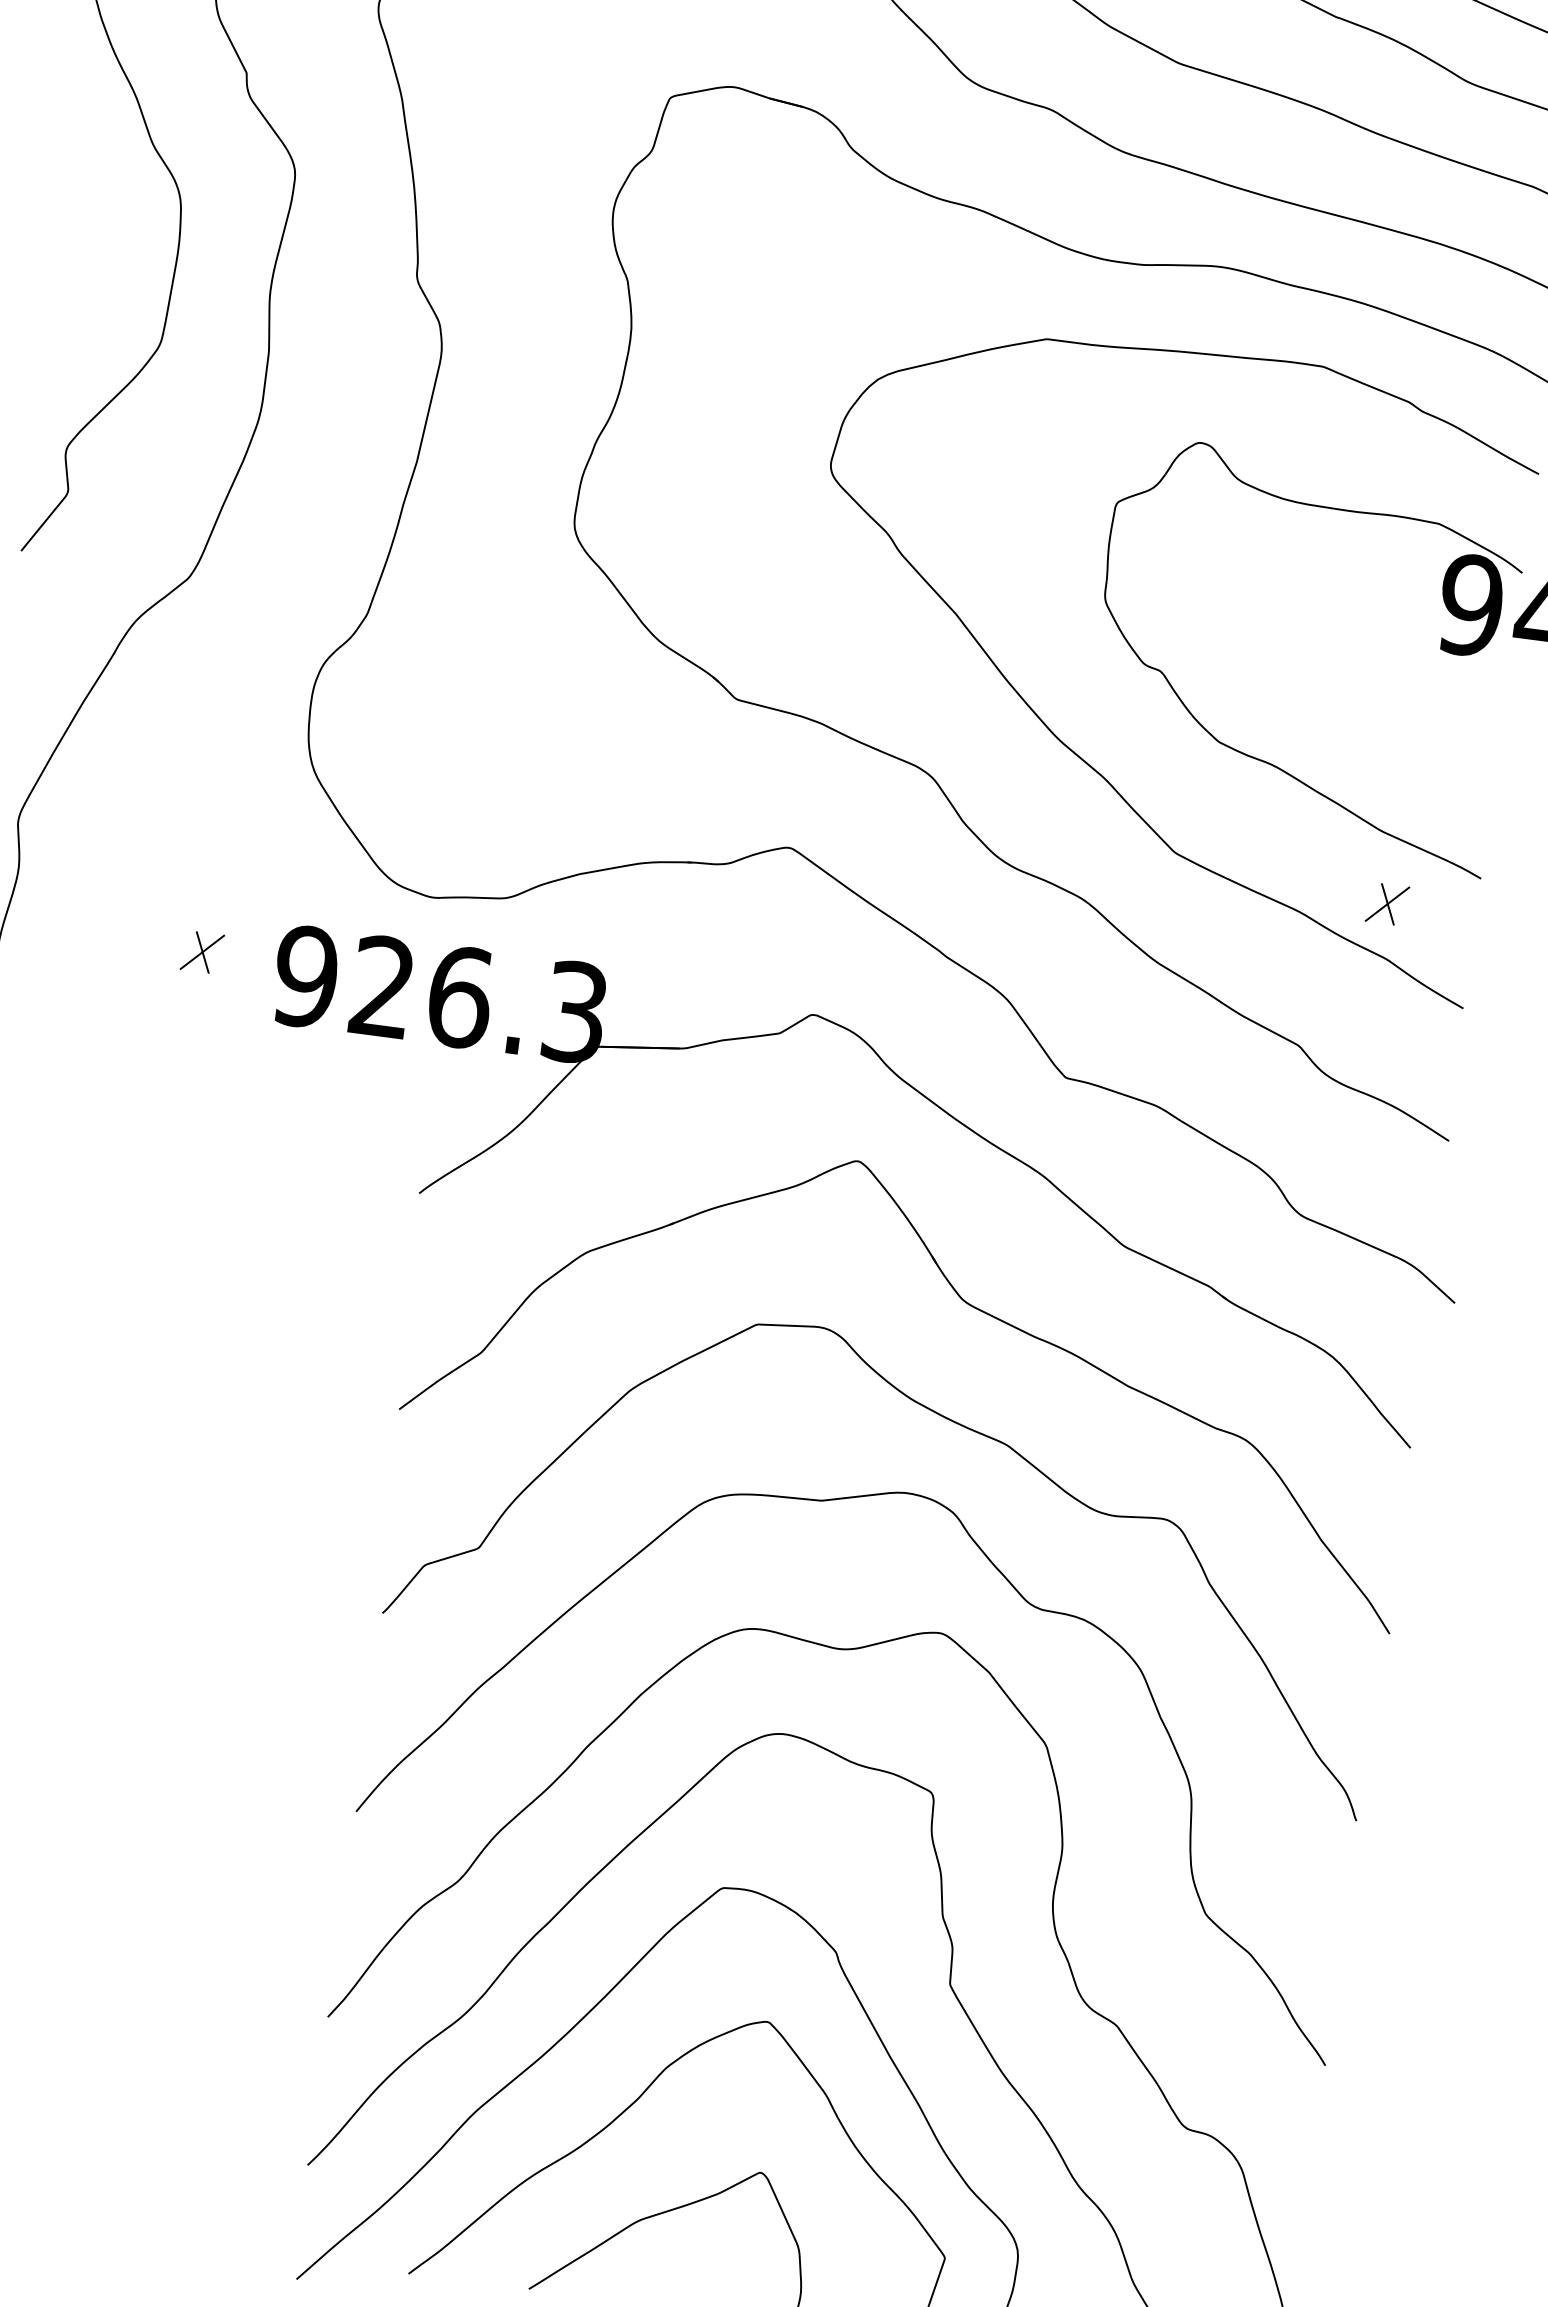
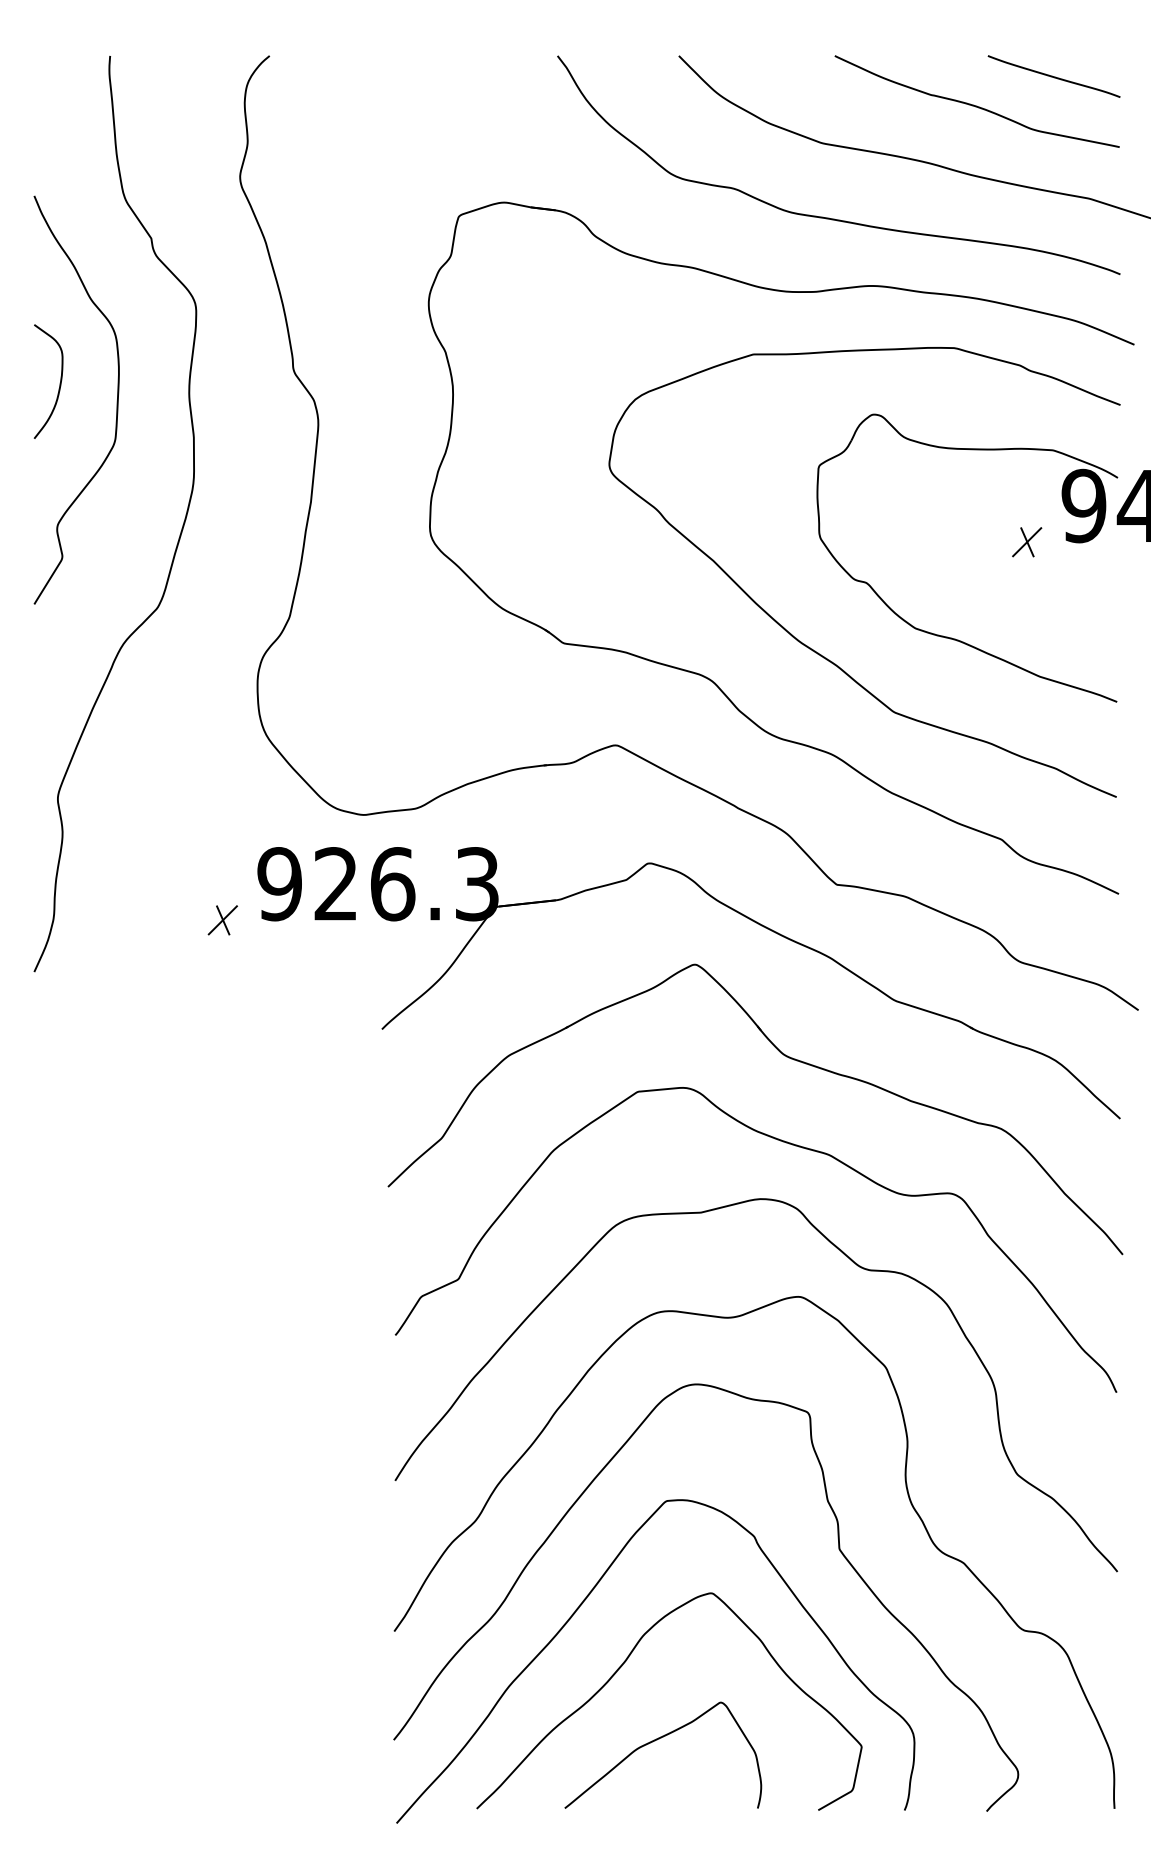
curve: (95, 254) -> (59, 383), added
part: (1387, 904) -> (1027, 542), moved
part: (201, 952) -> (222, 920), moved

